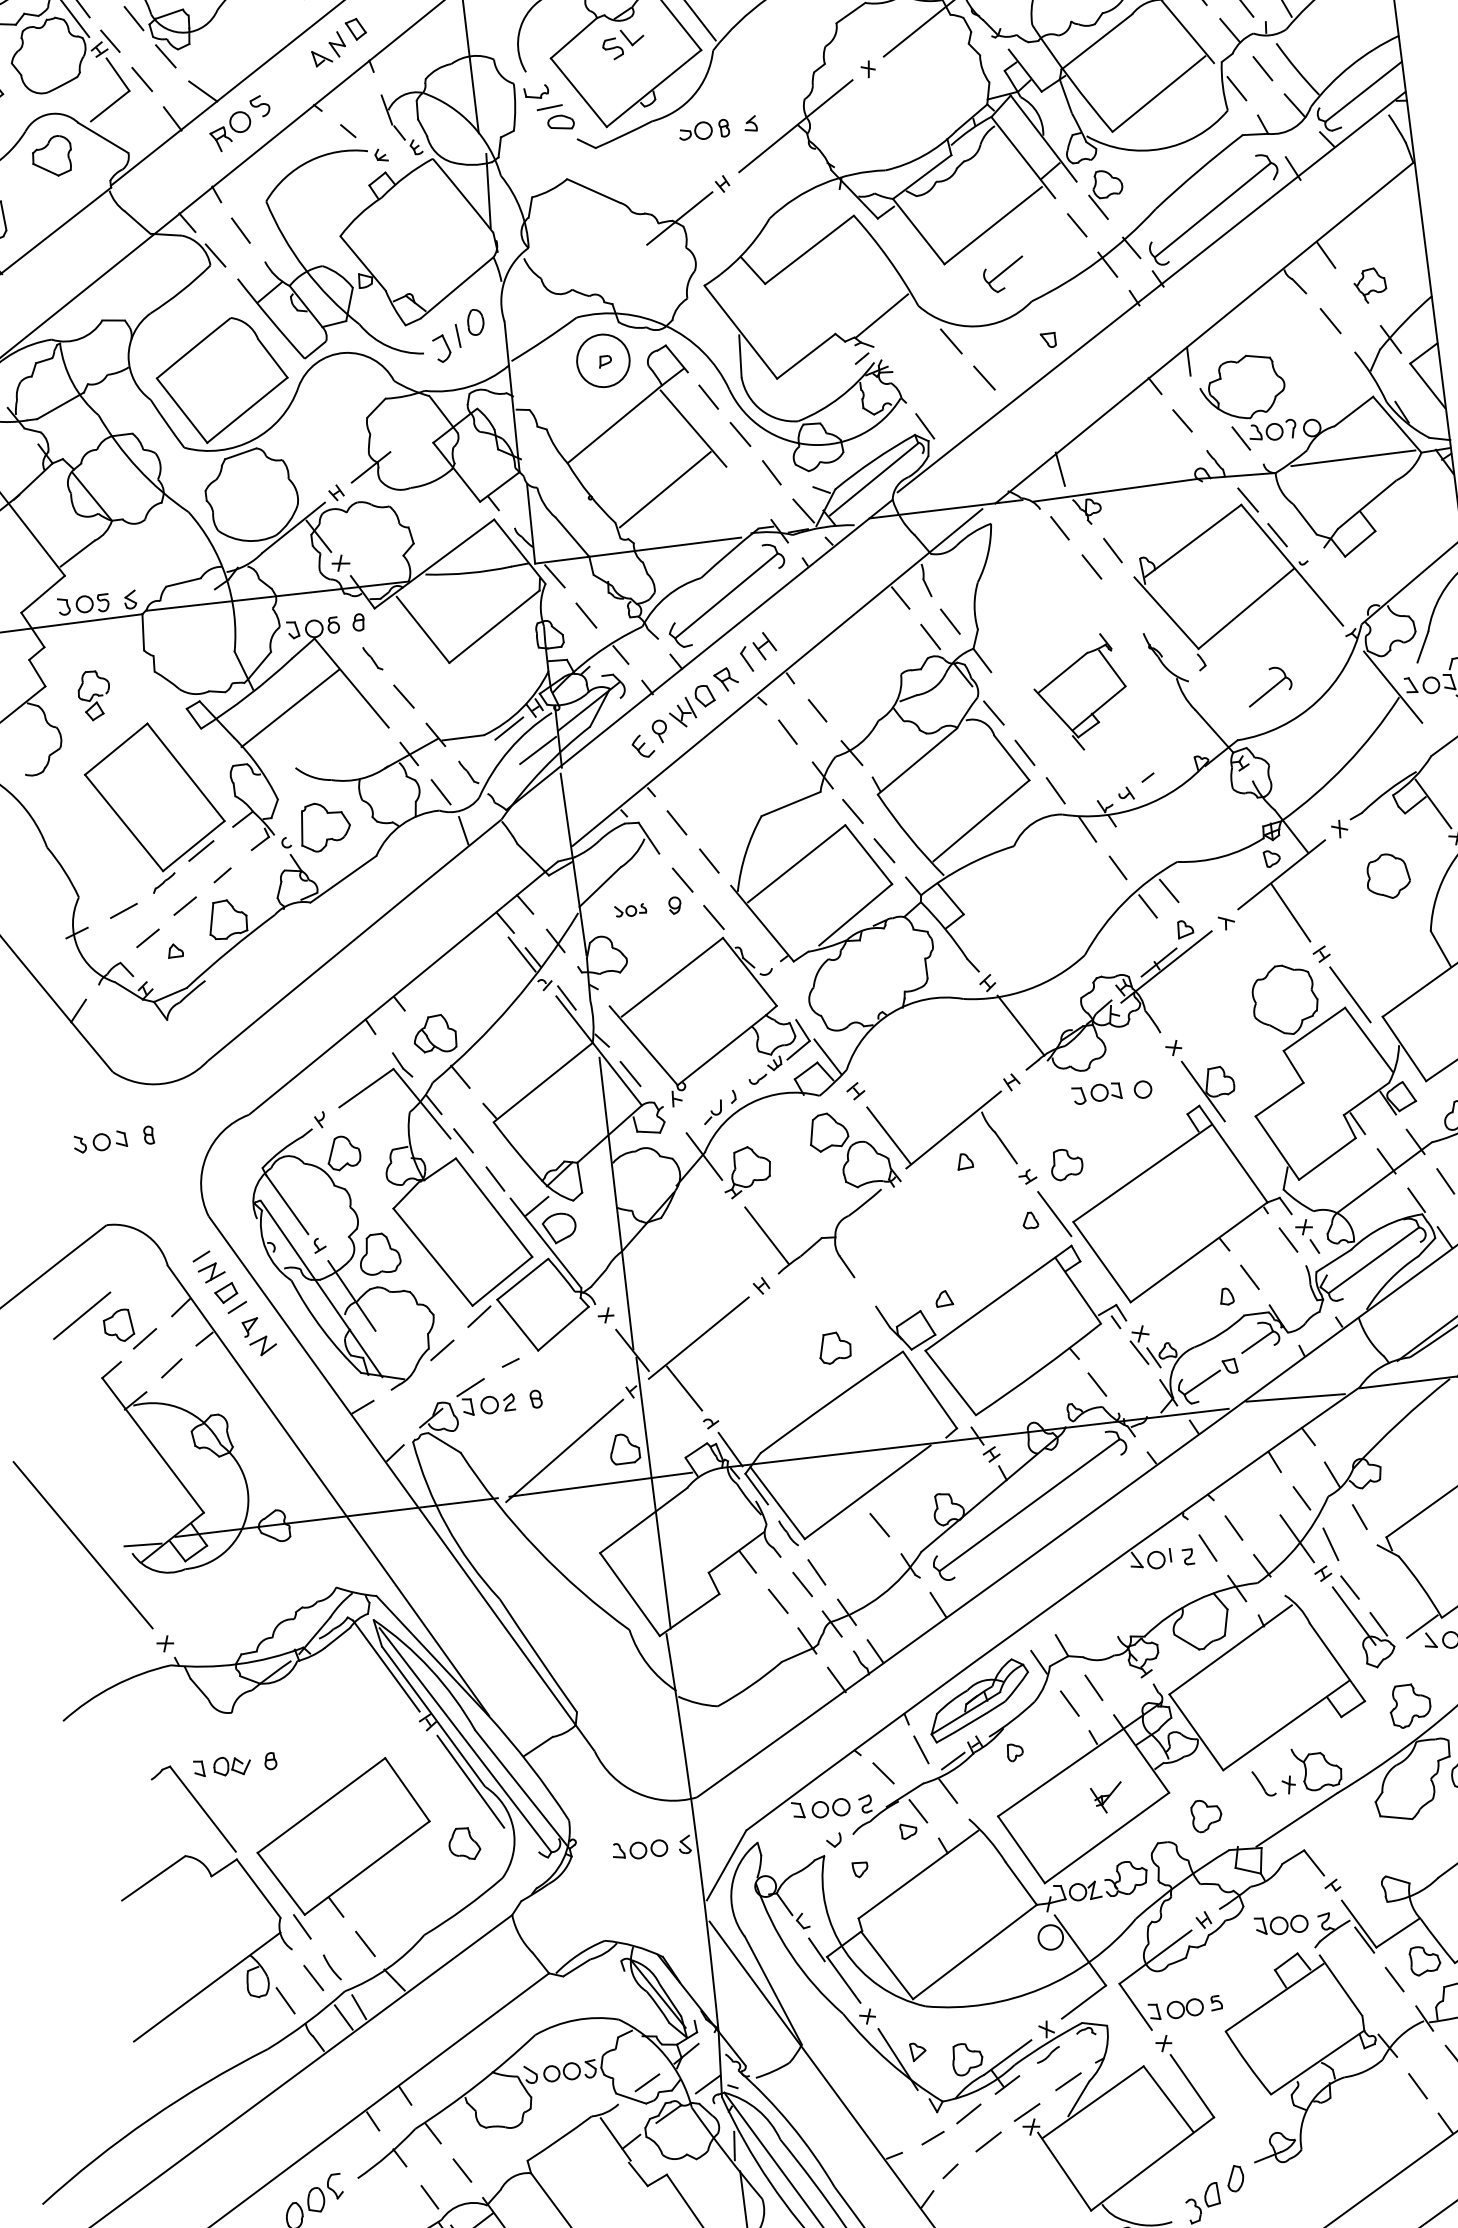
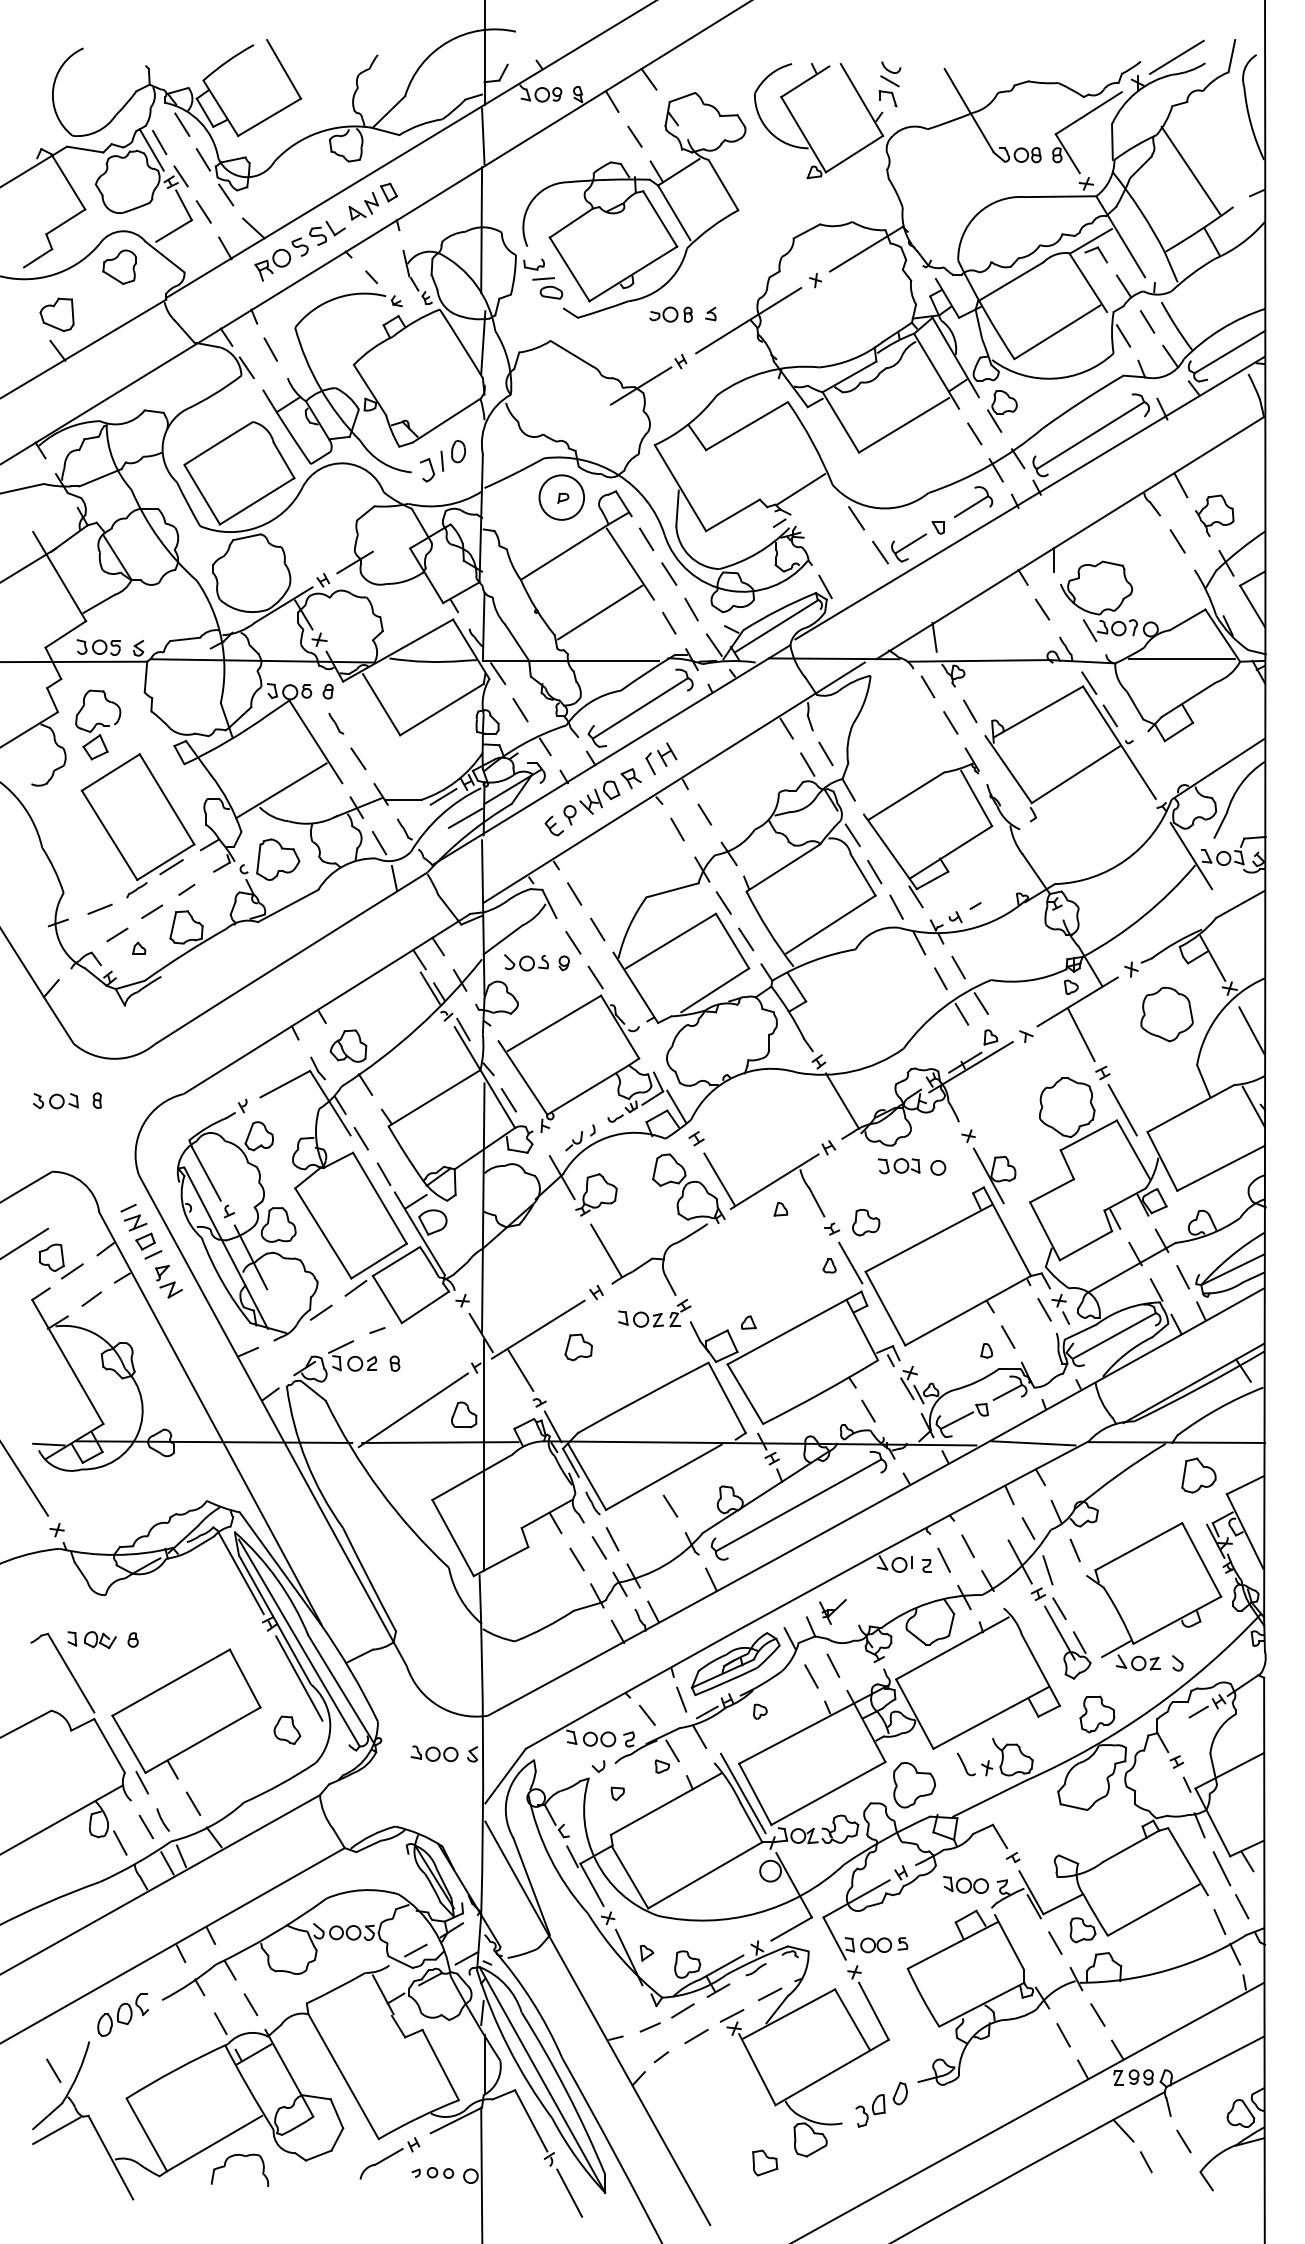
part: (623, 43) -> (327, 232), moved
part: (1003, 274) -> (908, 547), moved
part: (1369, 285) -> (1214, 515), size x1.43
line: (747, 491) -> (669, 622), added
part: (1269, 686) -> (973, 502), moved
part: (1080, 692) -> (927, 827), size x1.67
part: (94, 694) -> (98, 724), size x1.67
line: (290, 708) -> (281, 790), moved
line: (1137, 852) -> (958, 967), added
part: (1387, 876) -> (1166, 1014), size x1.43
part: (630, 910) -> (526, 962), size x1.67
part: (832, 1300) -> (654, 1312), added
part: (834, 1348) -> (578, 1347), moved
part: (1106, 1797) -> (832, 1611), moved
part: (1206, 1815) -> (914, 1785), size x1.67
line: (1006, 1850) -> (742, 1793), added

